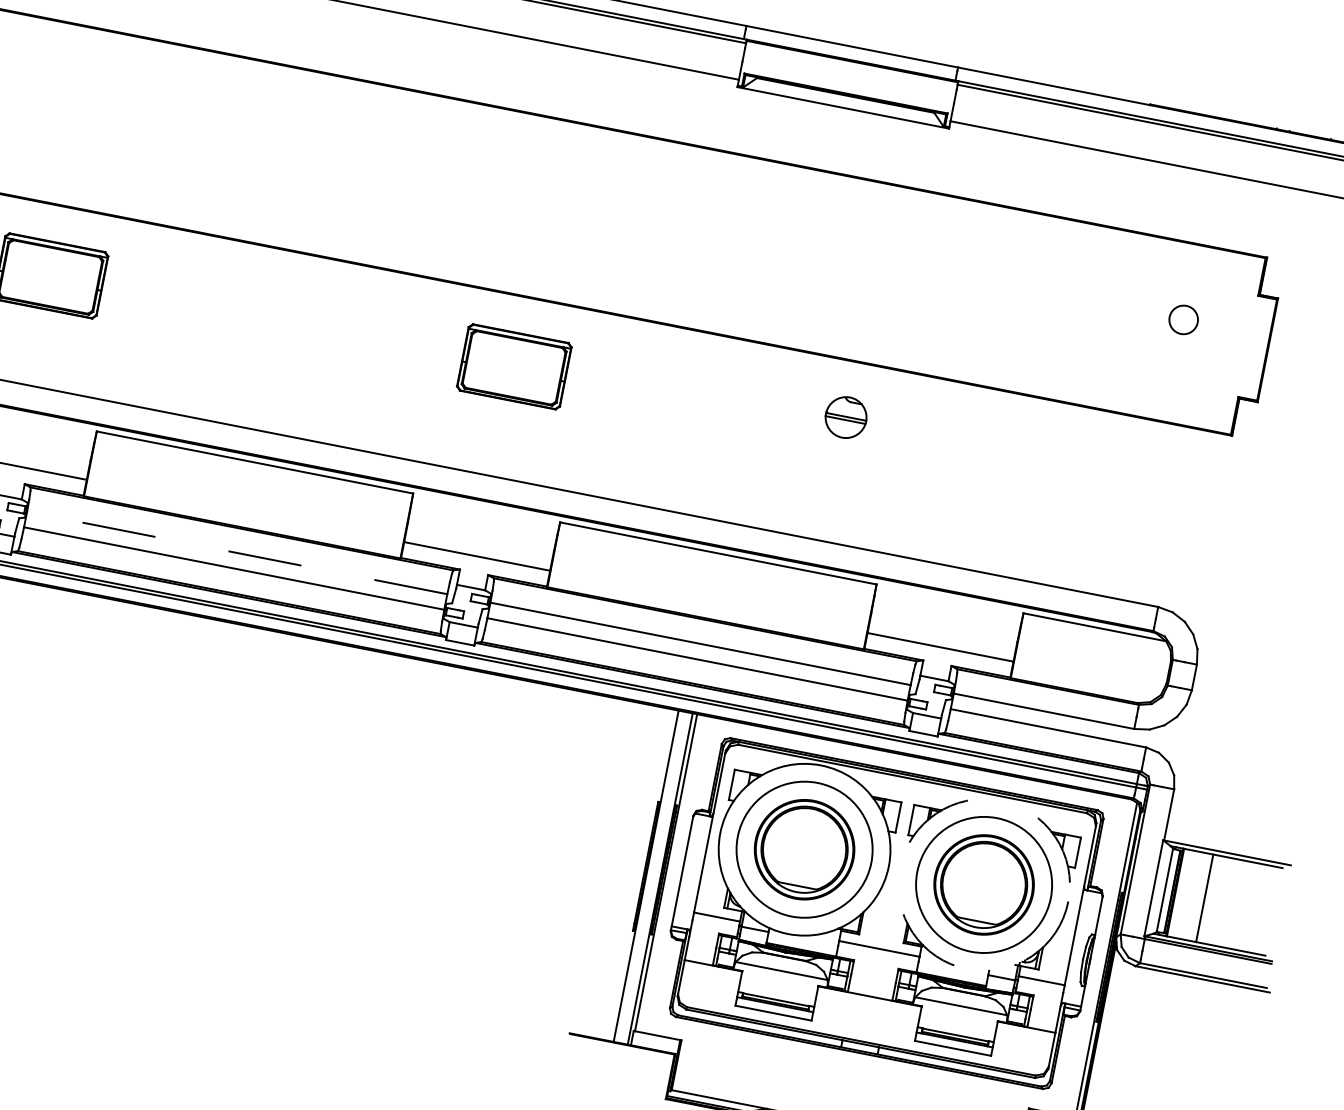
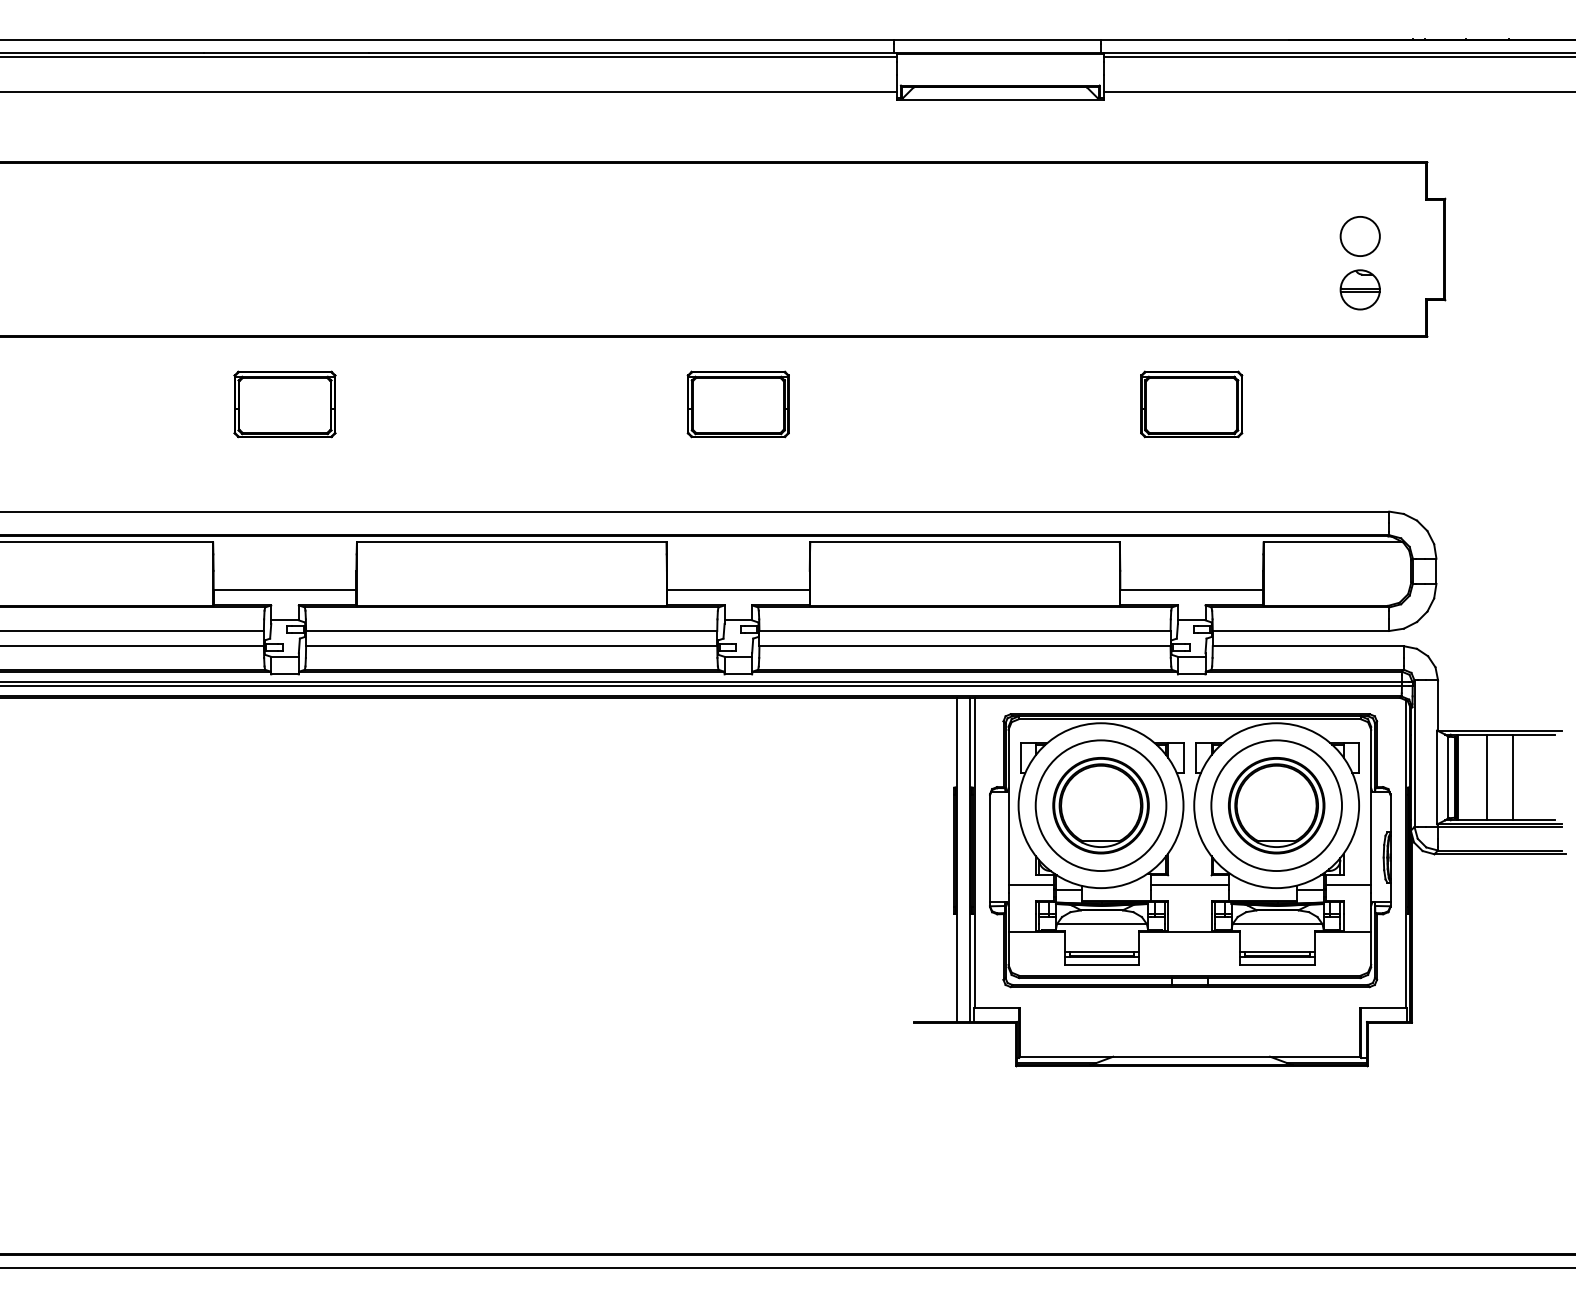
circle: (1182, 319) -> (1359, 236), size x1.43
part: (845, 417) -> (1359, 289), moved
part: (977, 457) -> (1191, 404), added
line: (236, 553) -> (511, 631), dashed -> solid
circle: (983, 884) -> (1276, 805), dashed -> solid
line: (1231, 903) -> (1513, 777), added

